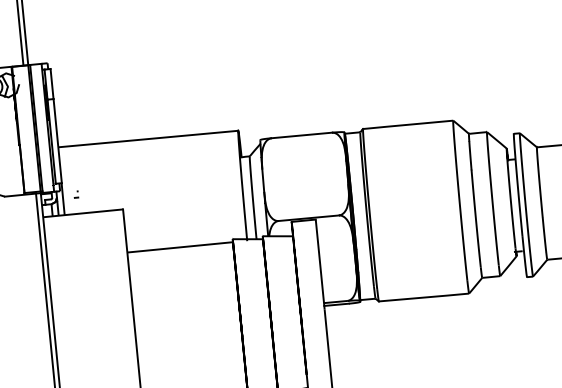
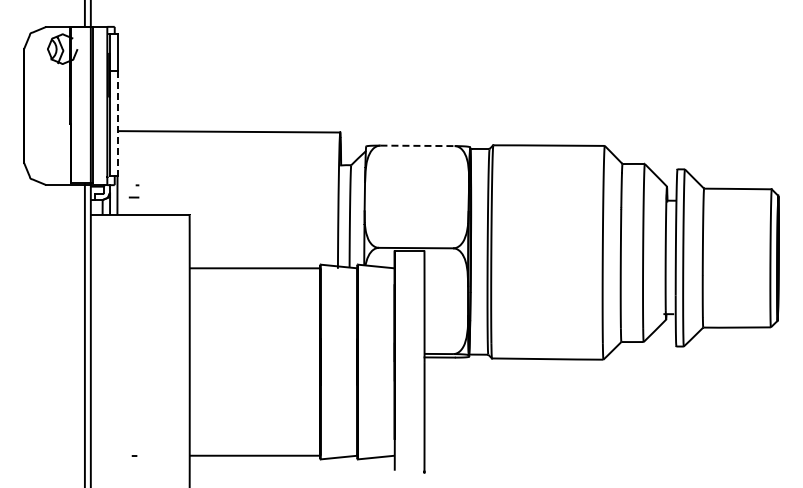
line: (302, 135) -> (418, 145), solid -> dashed
line: (57, 141) -> (117, 123), solid -> dashed
part: (75, 194) -> (133, 190), size x1.6

